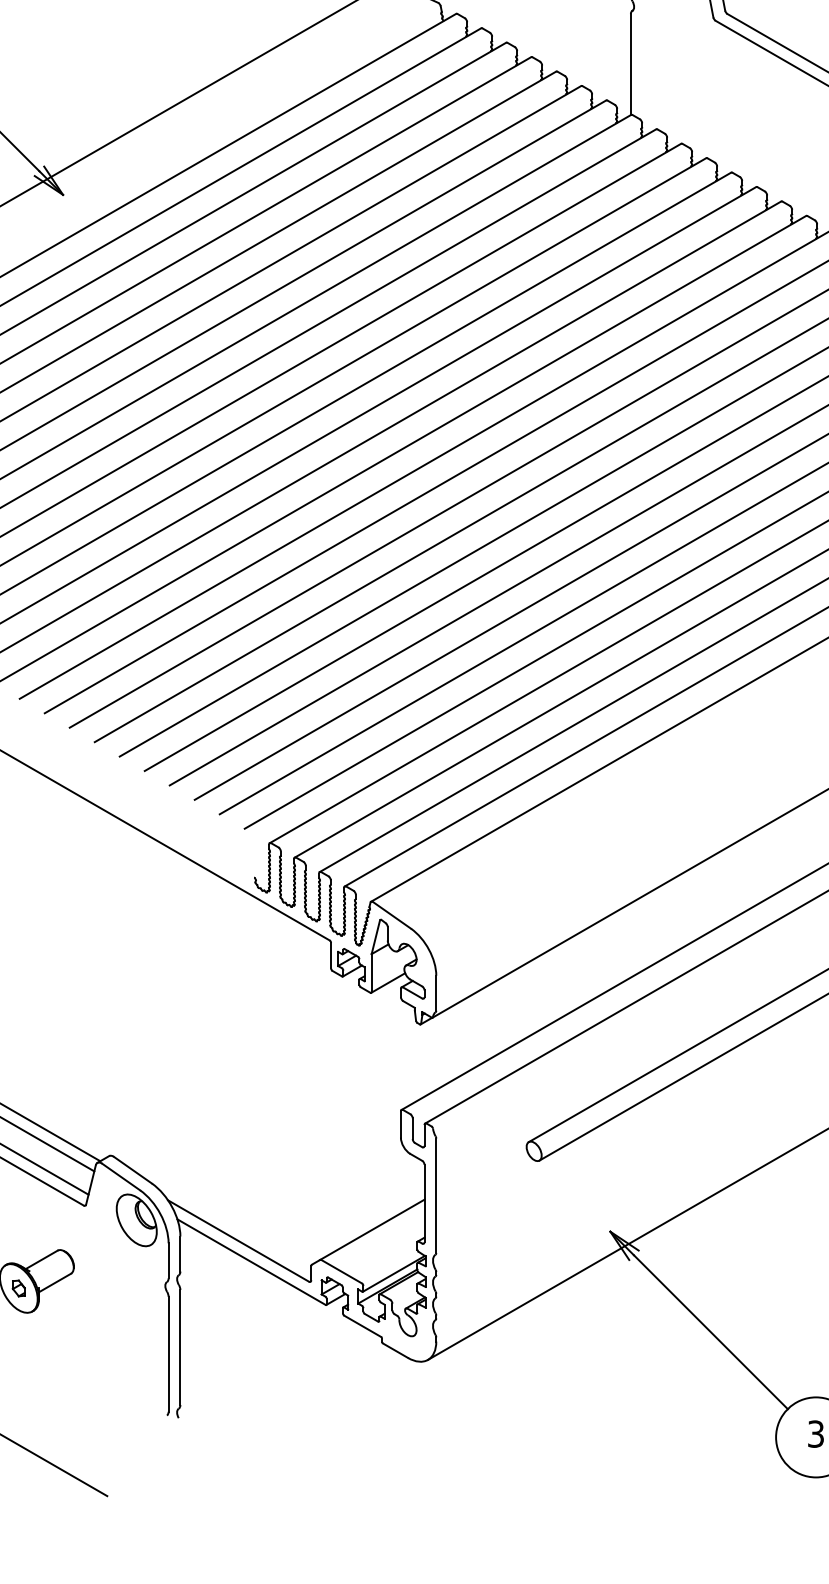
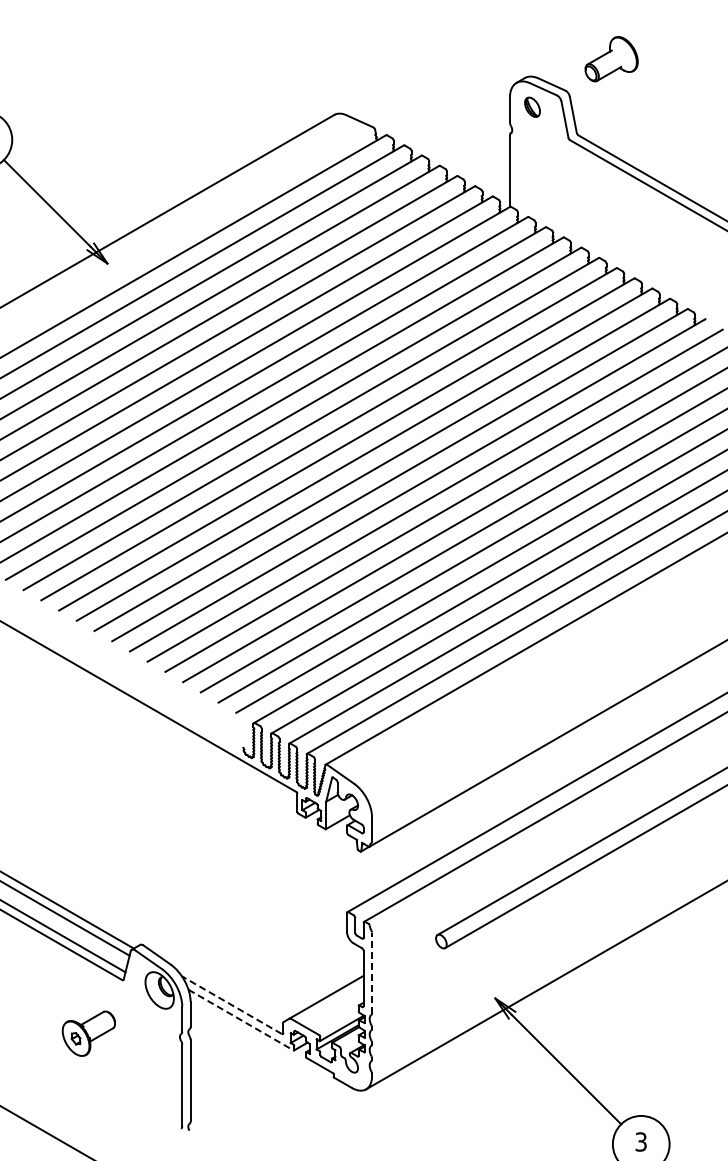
line: (436, 1196) -> (372, 973), solid -> dashed
line: (238, 1241) -> (231, 1005), solid -> dashed
line: (250, 1262) -> (240, 1020), solid -> dashed

